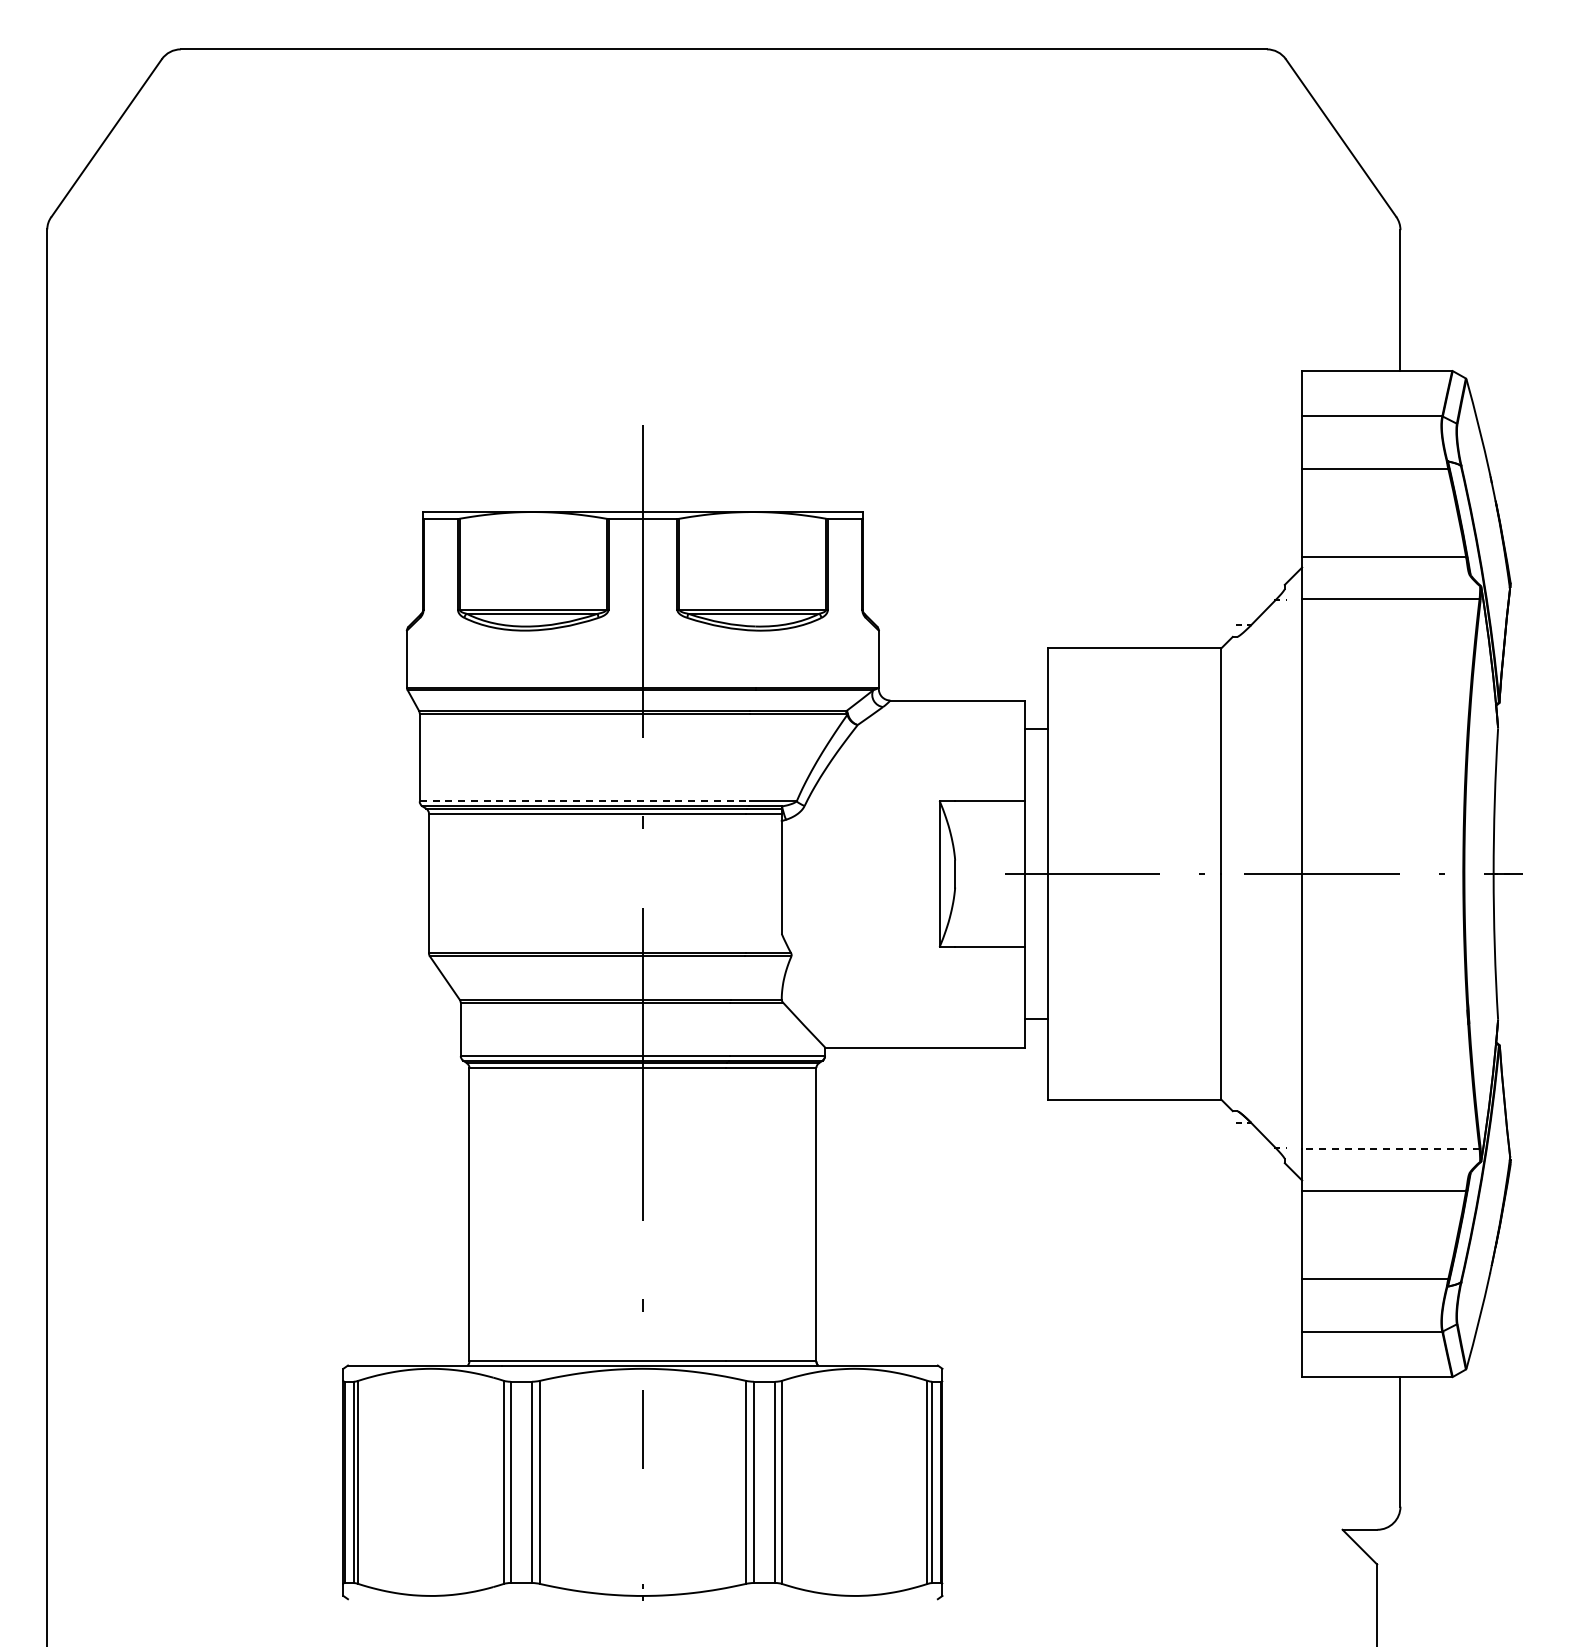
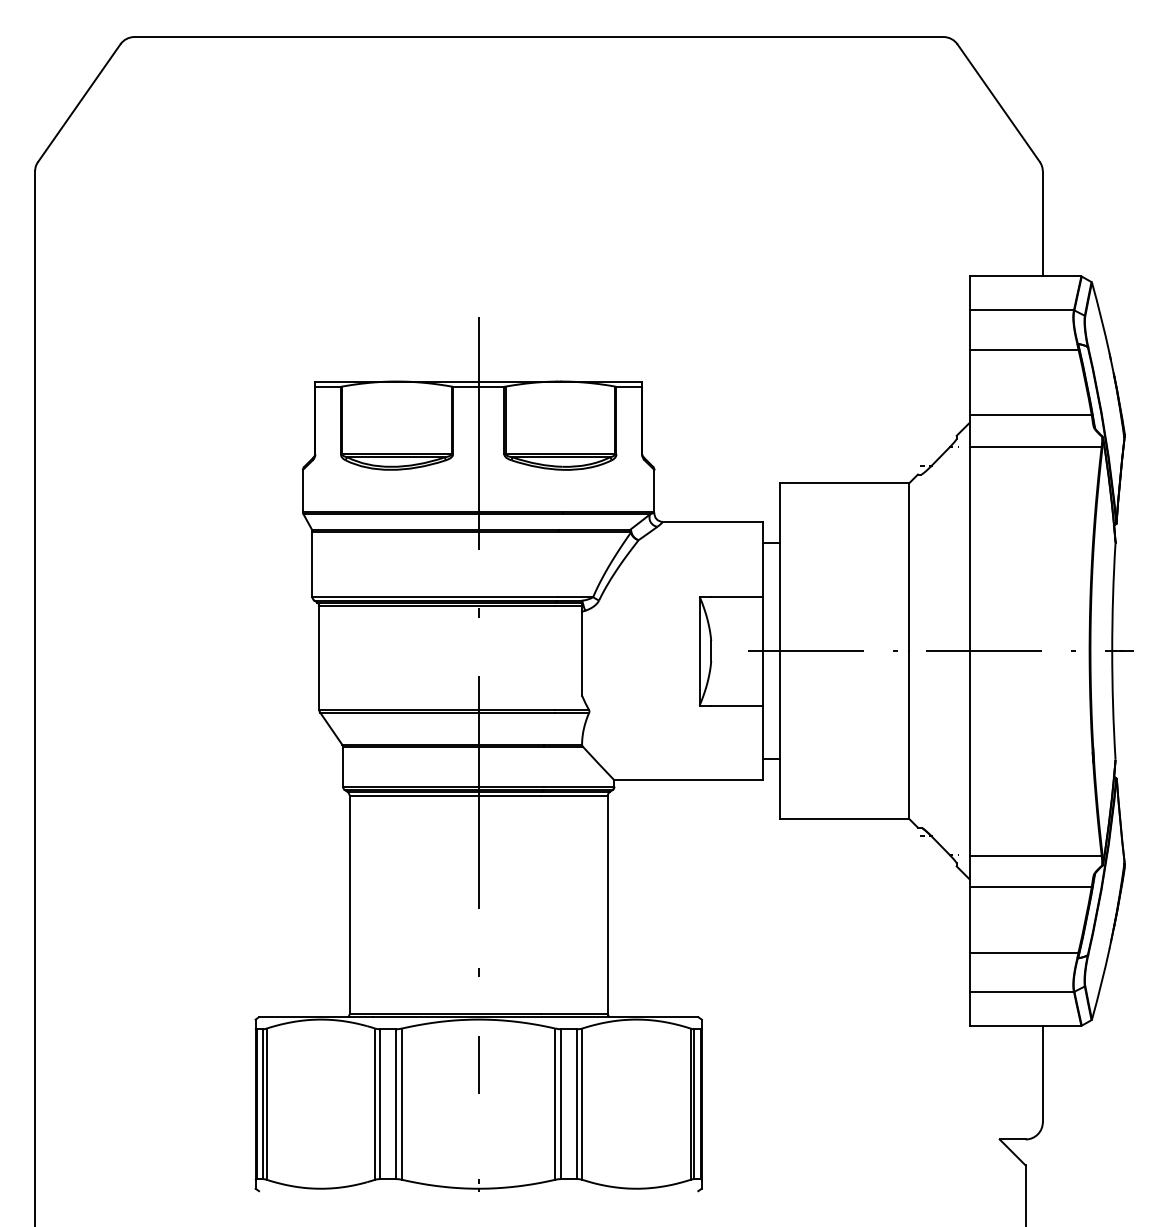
line: (585, 801) -> (435, 597), dashed -> solid
line: (1390, 1148) -> (1035, 855), dashed -> solid

